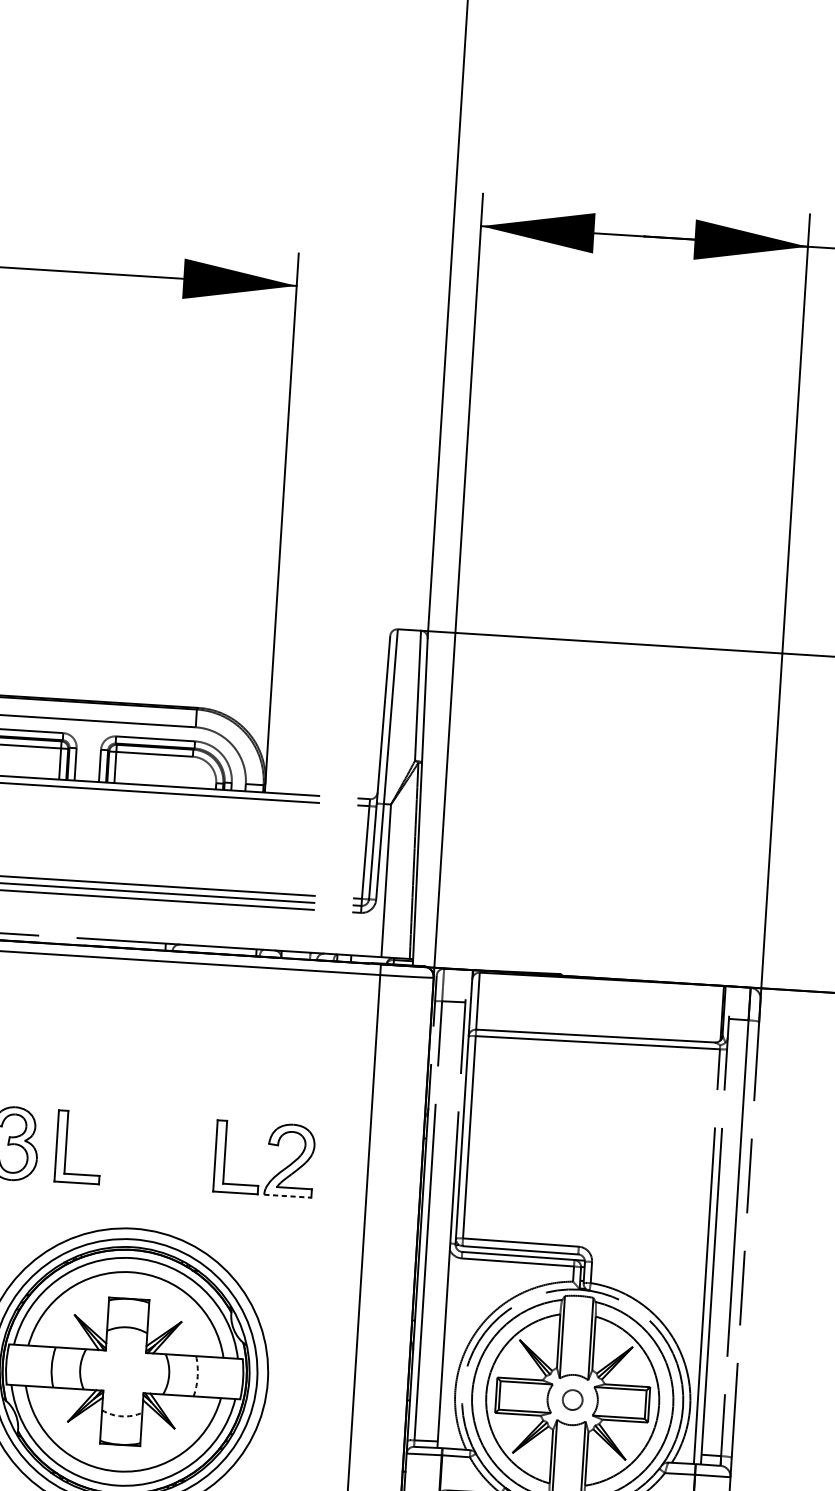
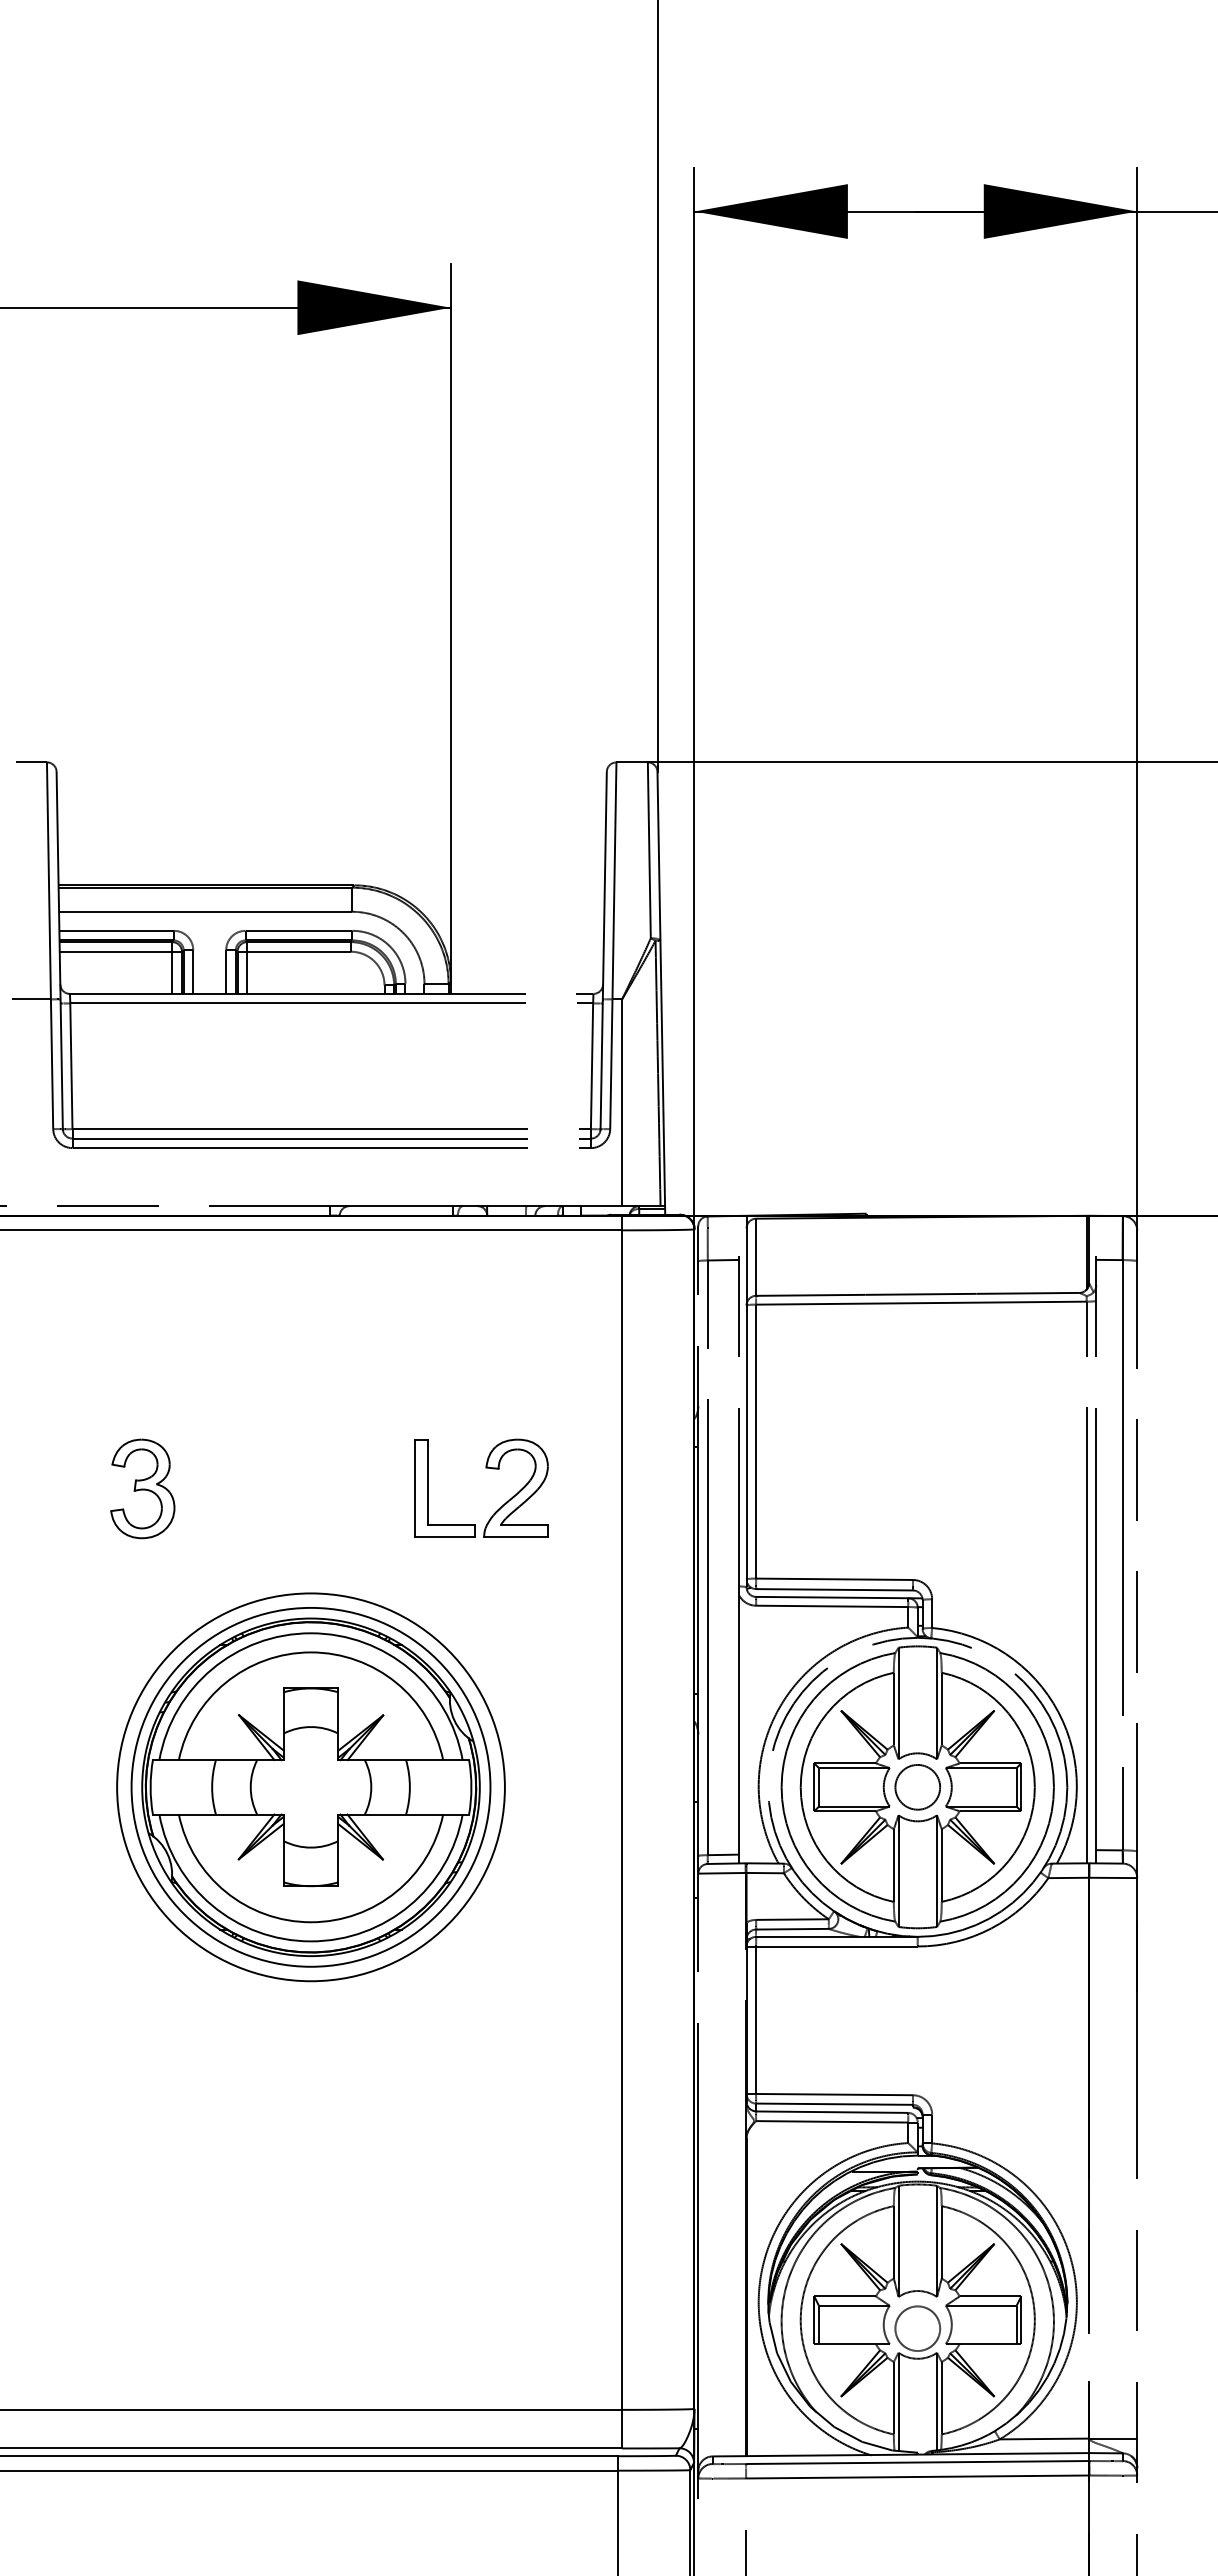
part: (66, 1146) -> (213, 1488), removed
line: (288, 1196) -> (516, 1536), dashed -> solid
arc: (197, 1376) -> (409, 1787), dashed -> solid
circle: (572, 1399) -> (917, 1786), size x1.67
arc: (122, 1416) -> (311, 1847), dashed -> solid

